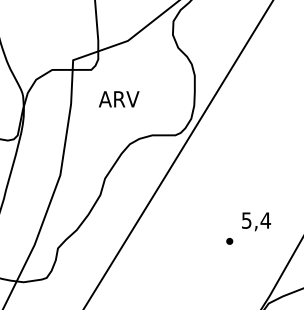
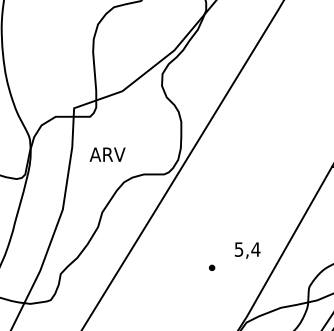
text: (118, 99) -> (107, 154), moved
text: (256, 221) -> (247, 250), moved

